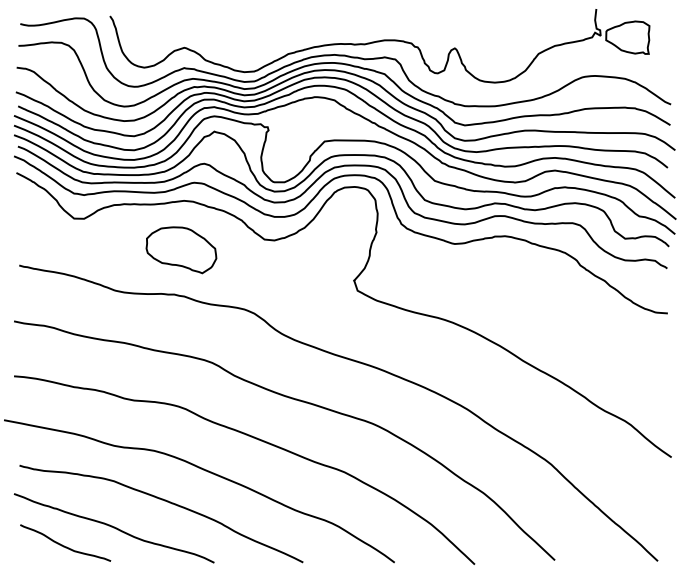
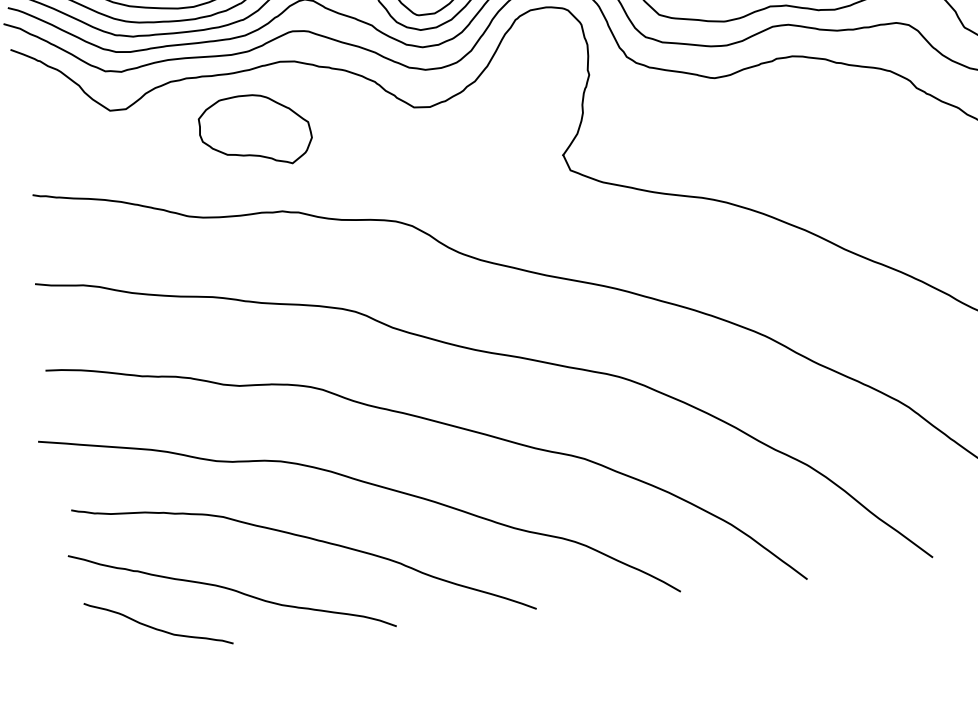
part: (181, 250) -> (255, 131), moved

